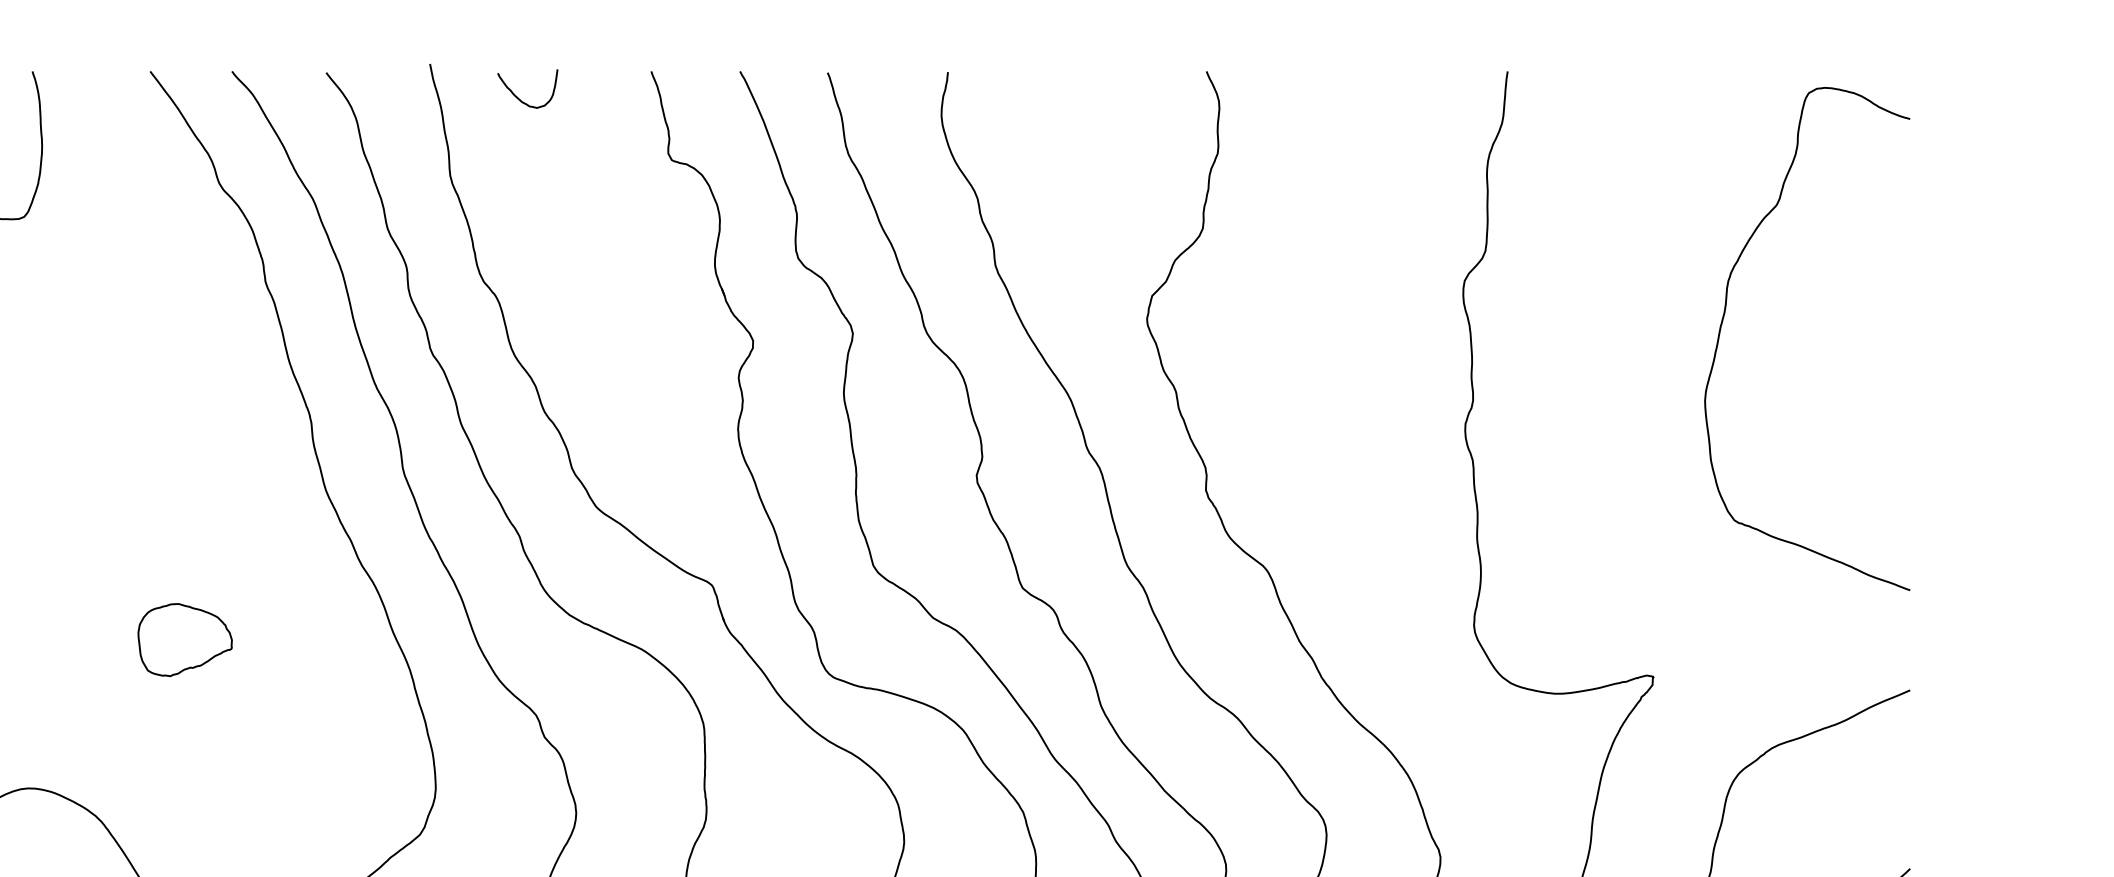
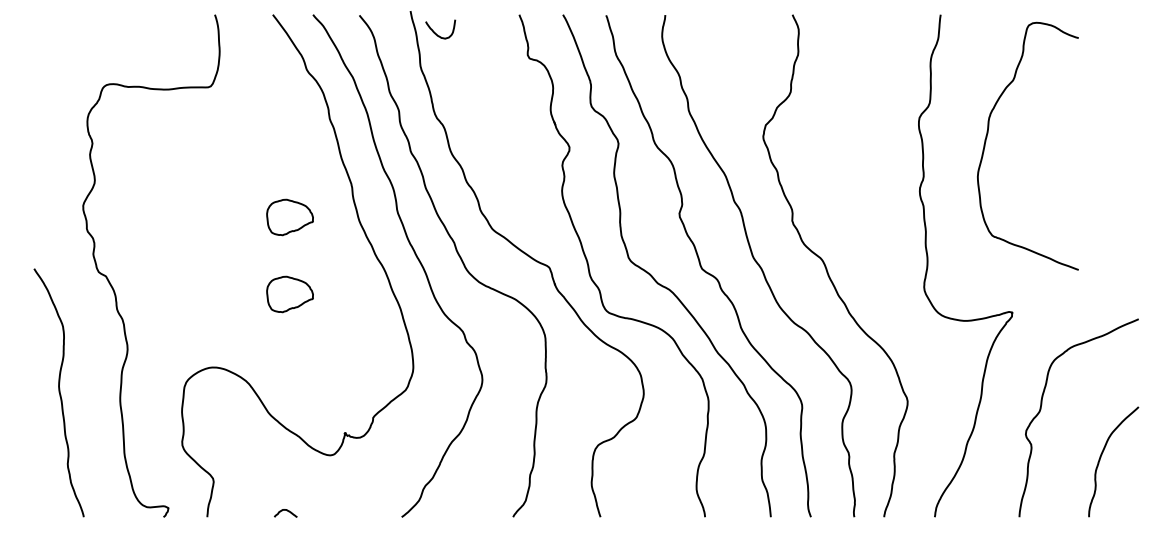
curve: (519, 97) -> (436, 33), moved
curve: (1724, 320) -> (987, 137), moved
part: (184, 483) -> (289, 217), added

